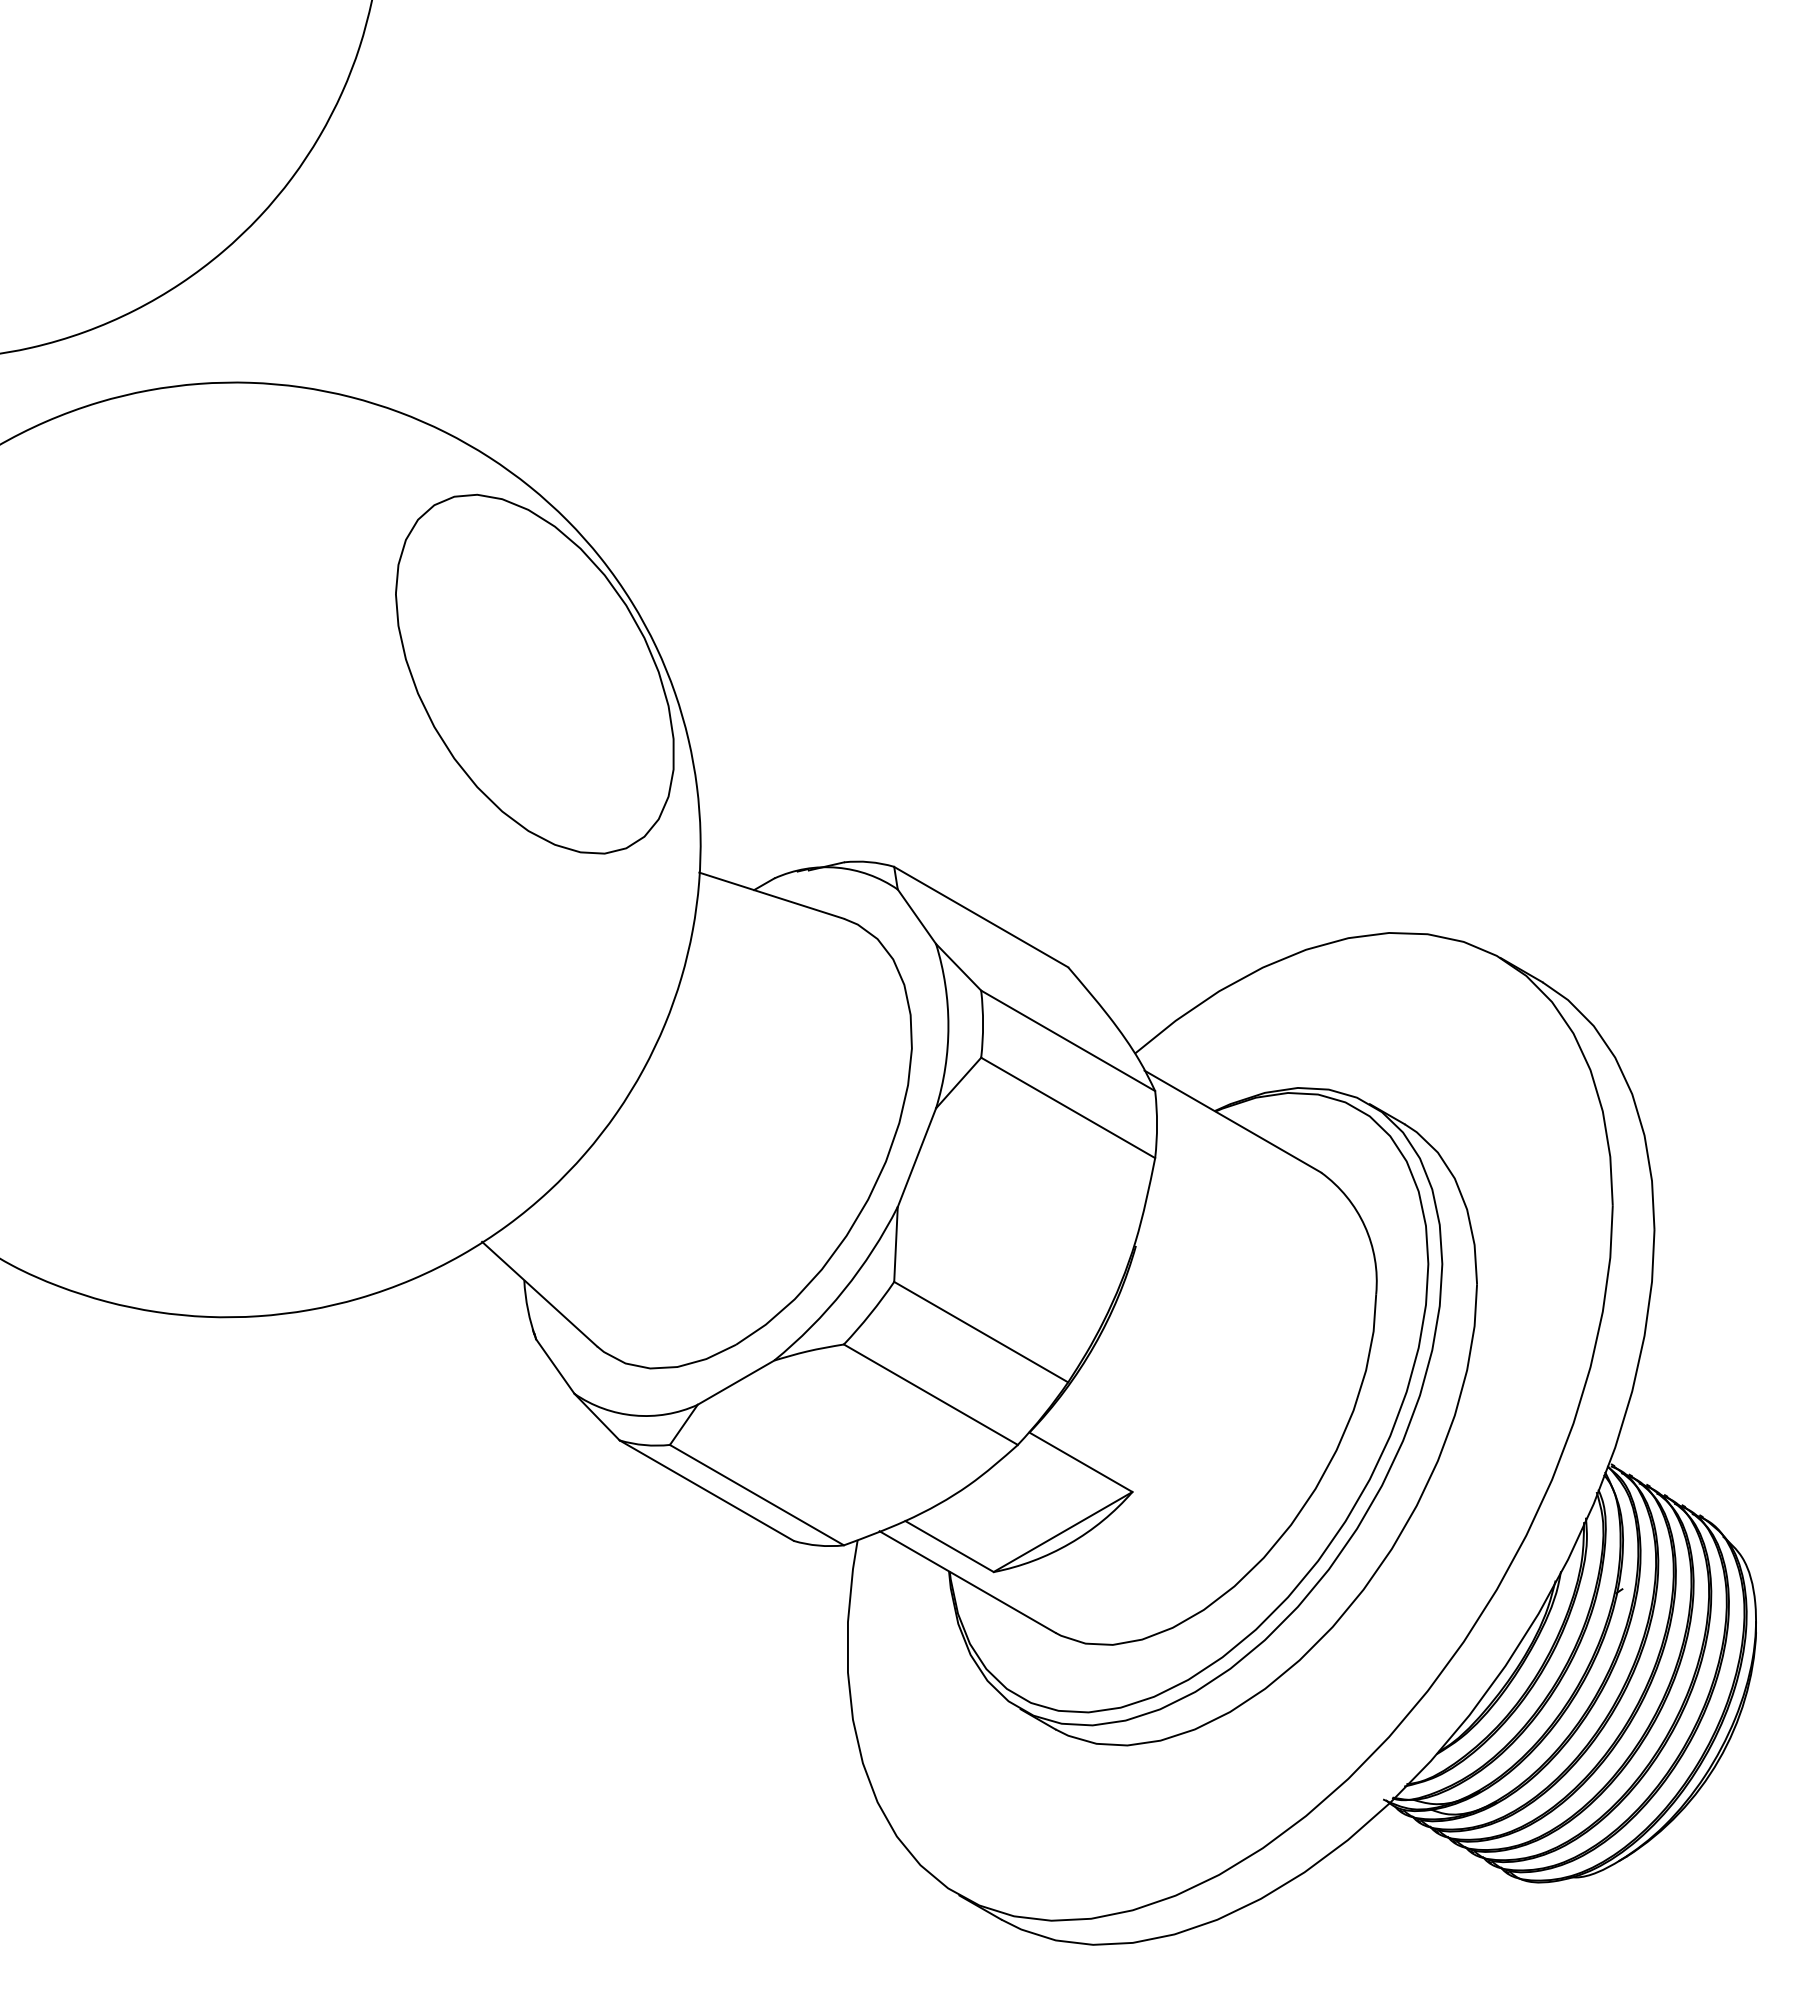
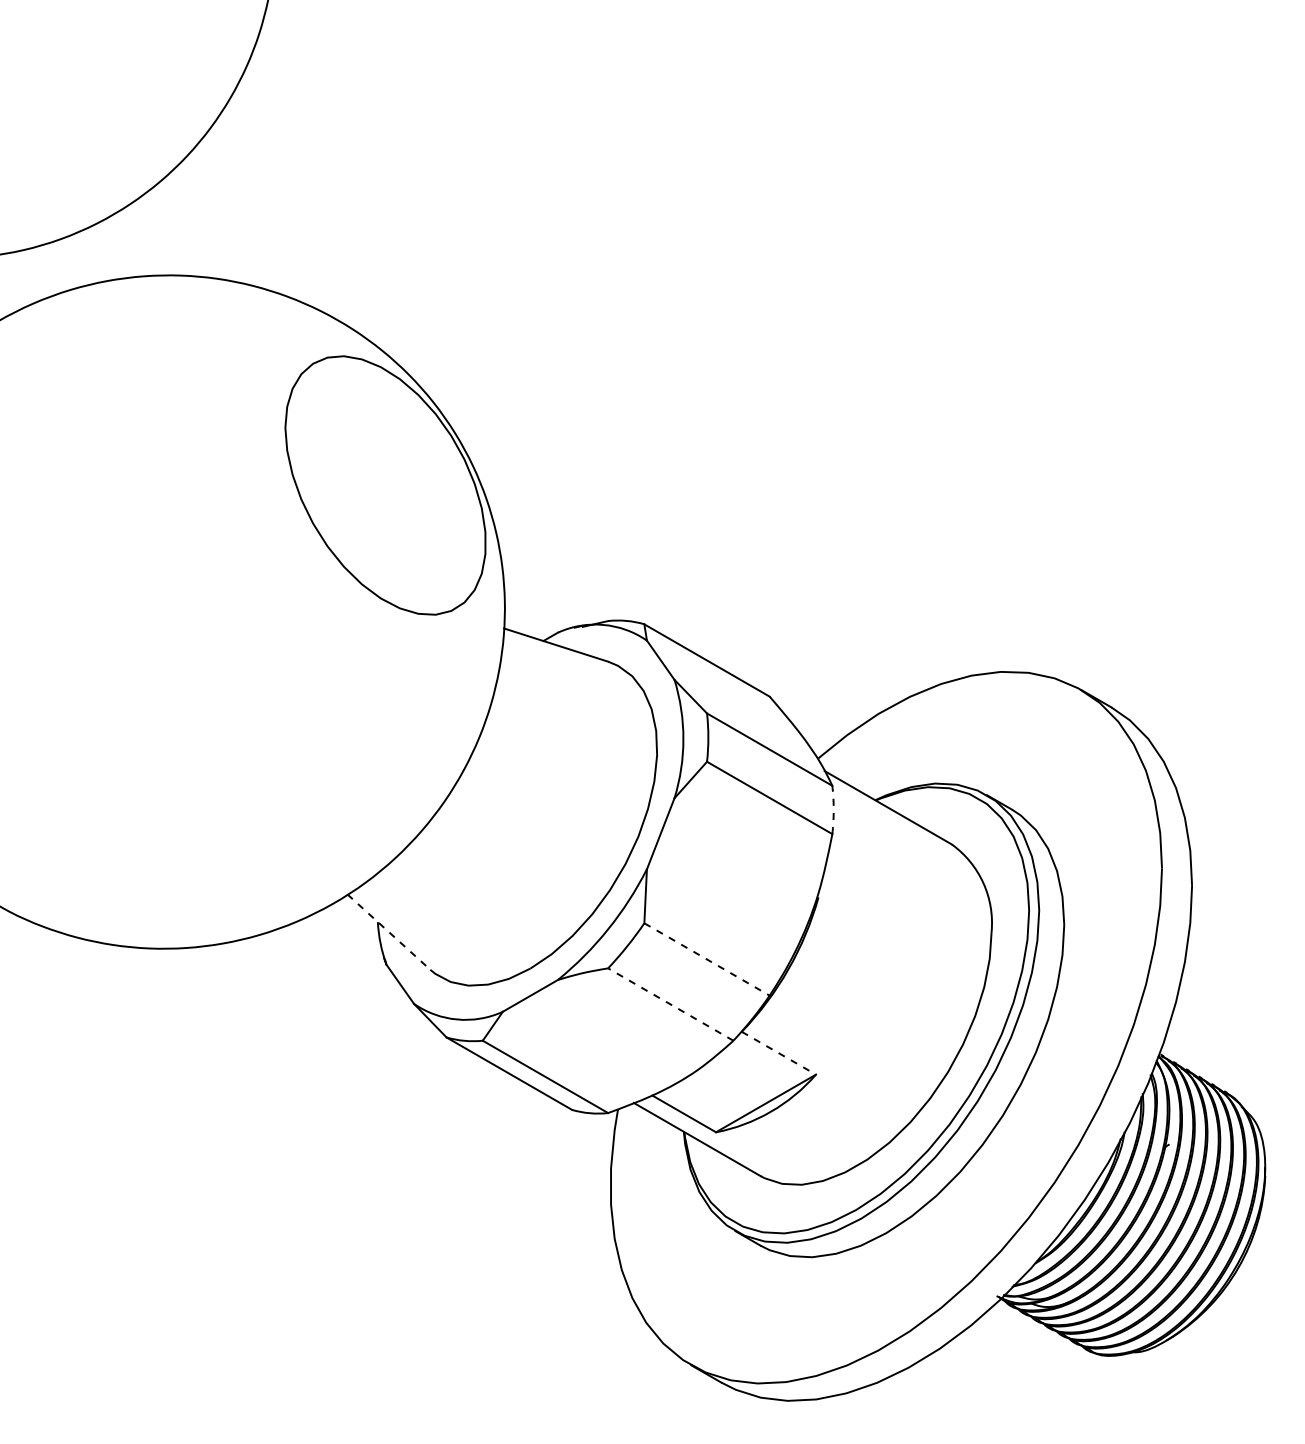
arc: (1157, 1124) -> (834, 809), solid -> dashed
line: (539, 1294) -> (388, 932), solid -> dashed
line: (981, 1332) -> (707, 959), solid -> dashed
line: (930, 1394) -> (670, 1004), solid -> dashed
line: (1081, 1462) -> (779, 1053), solid -> dashed

